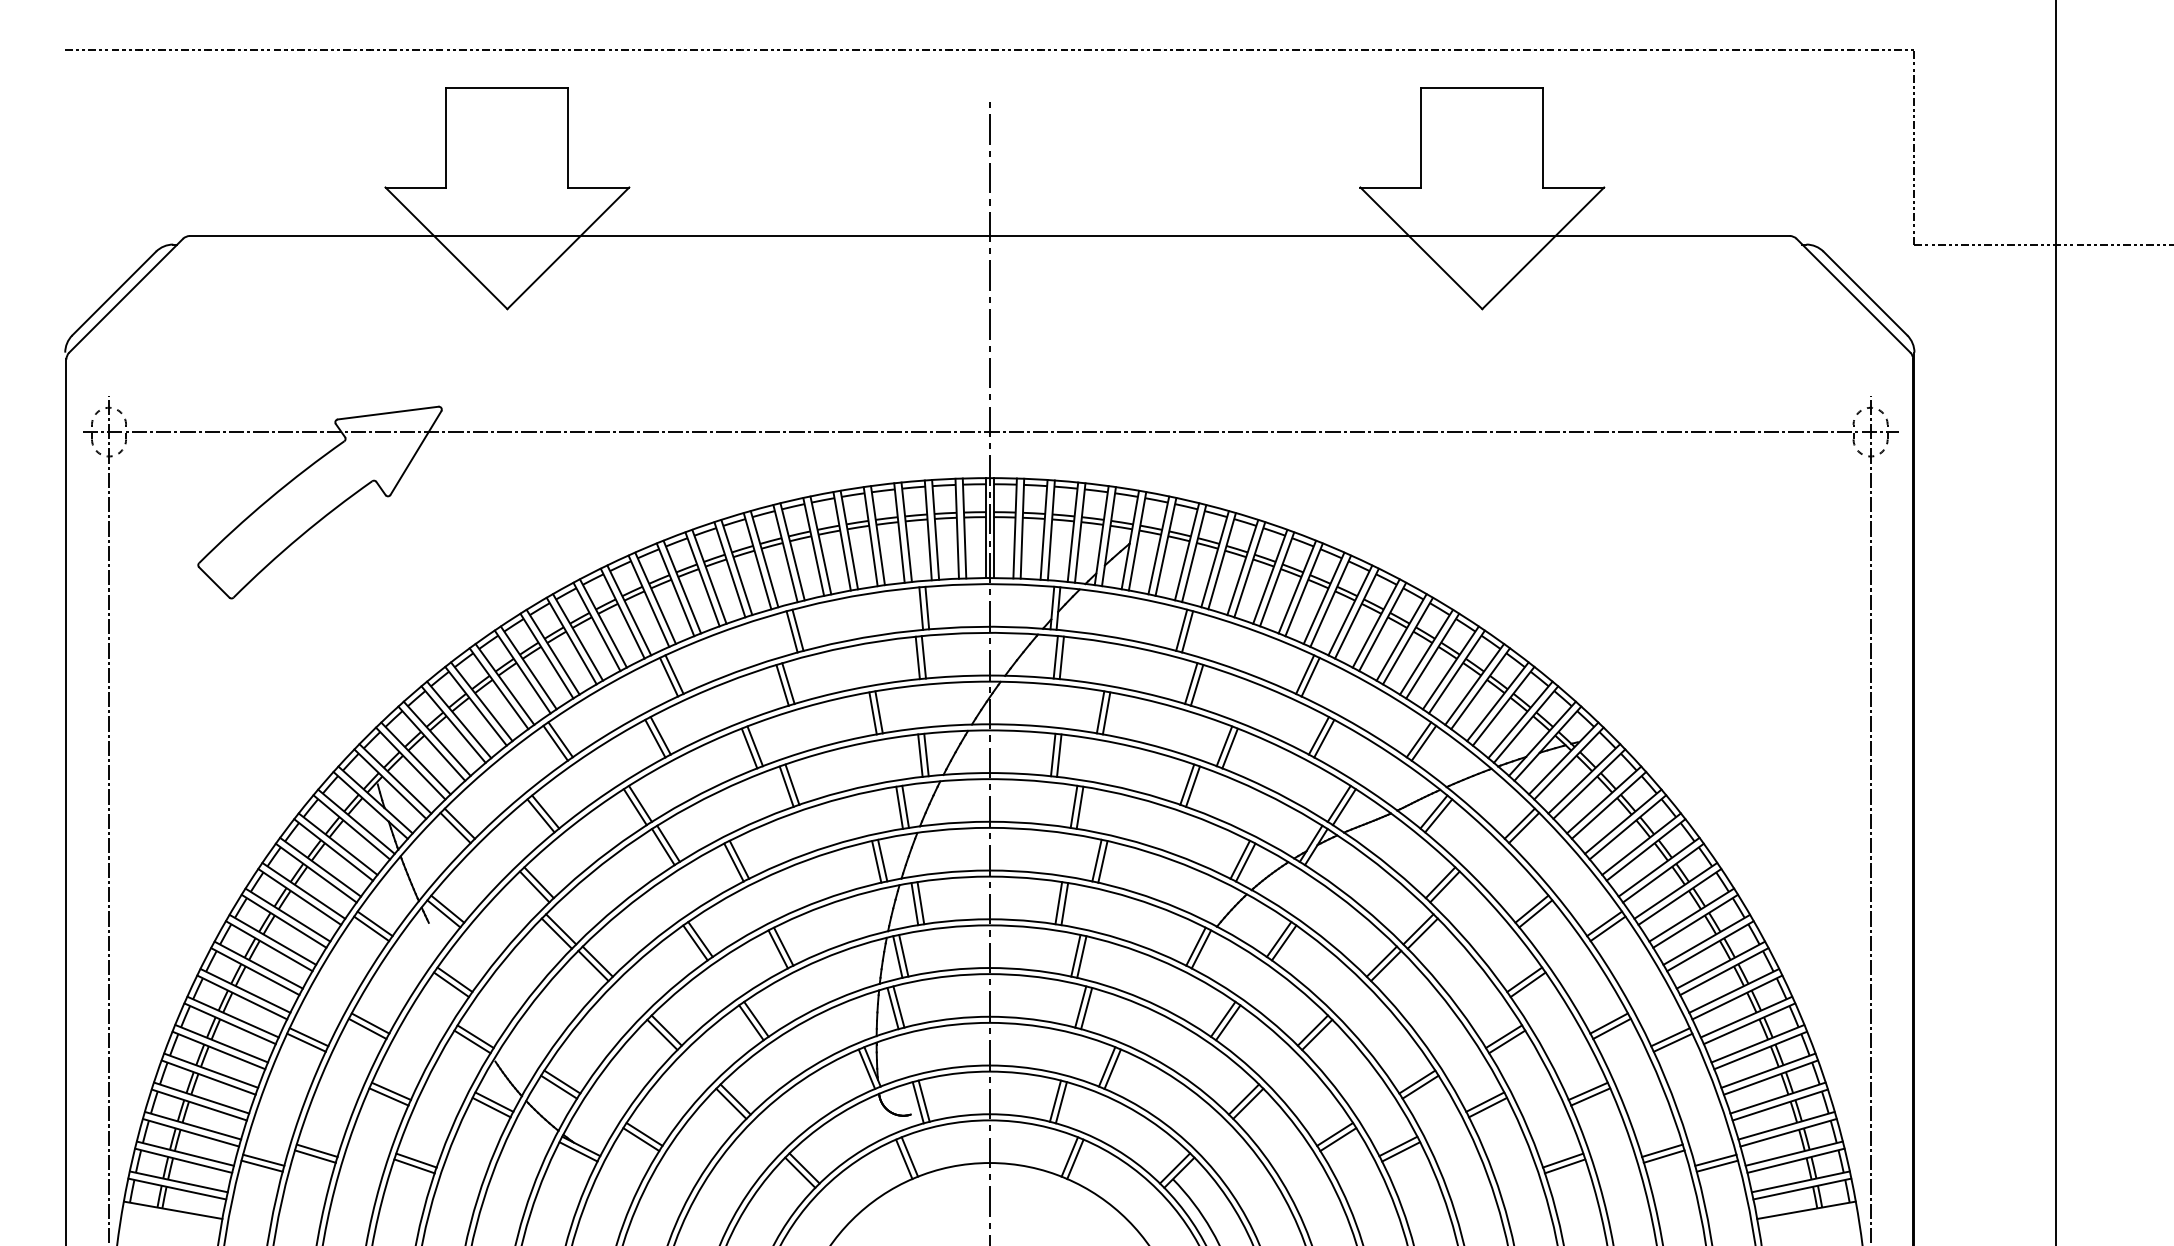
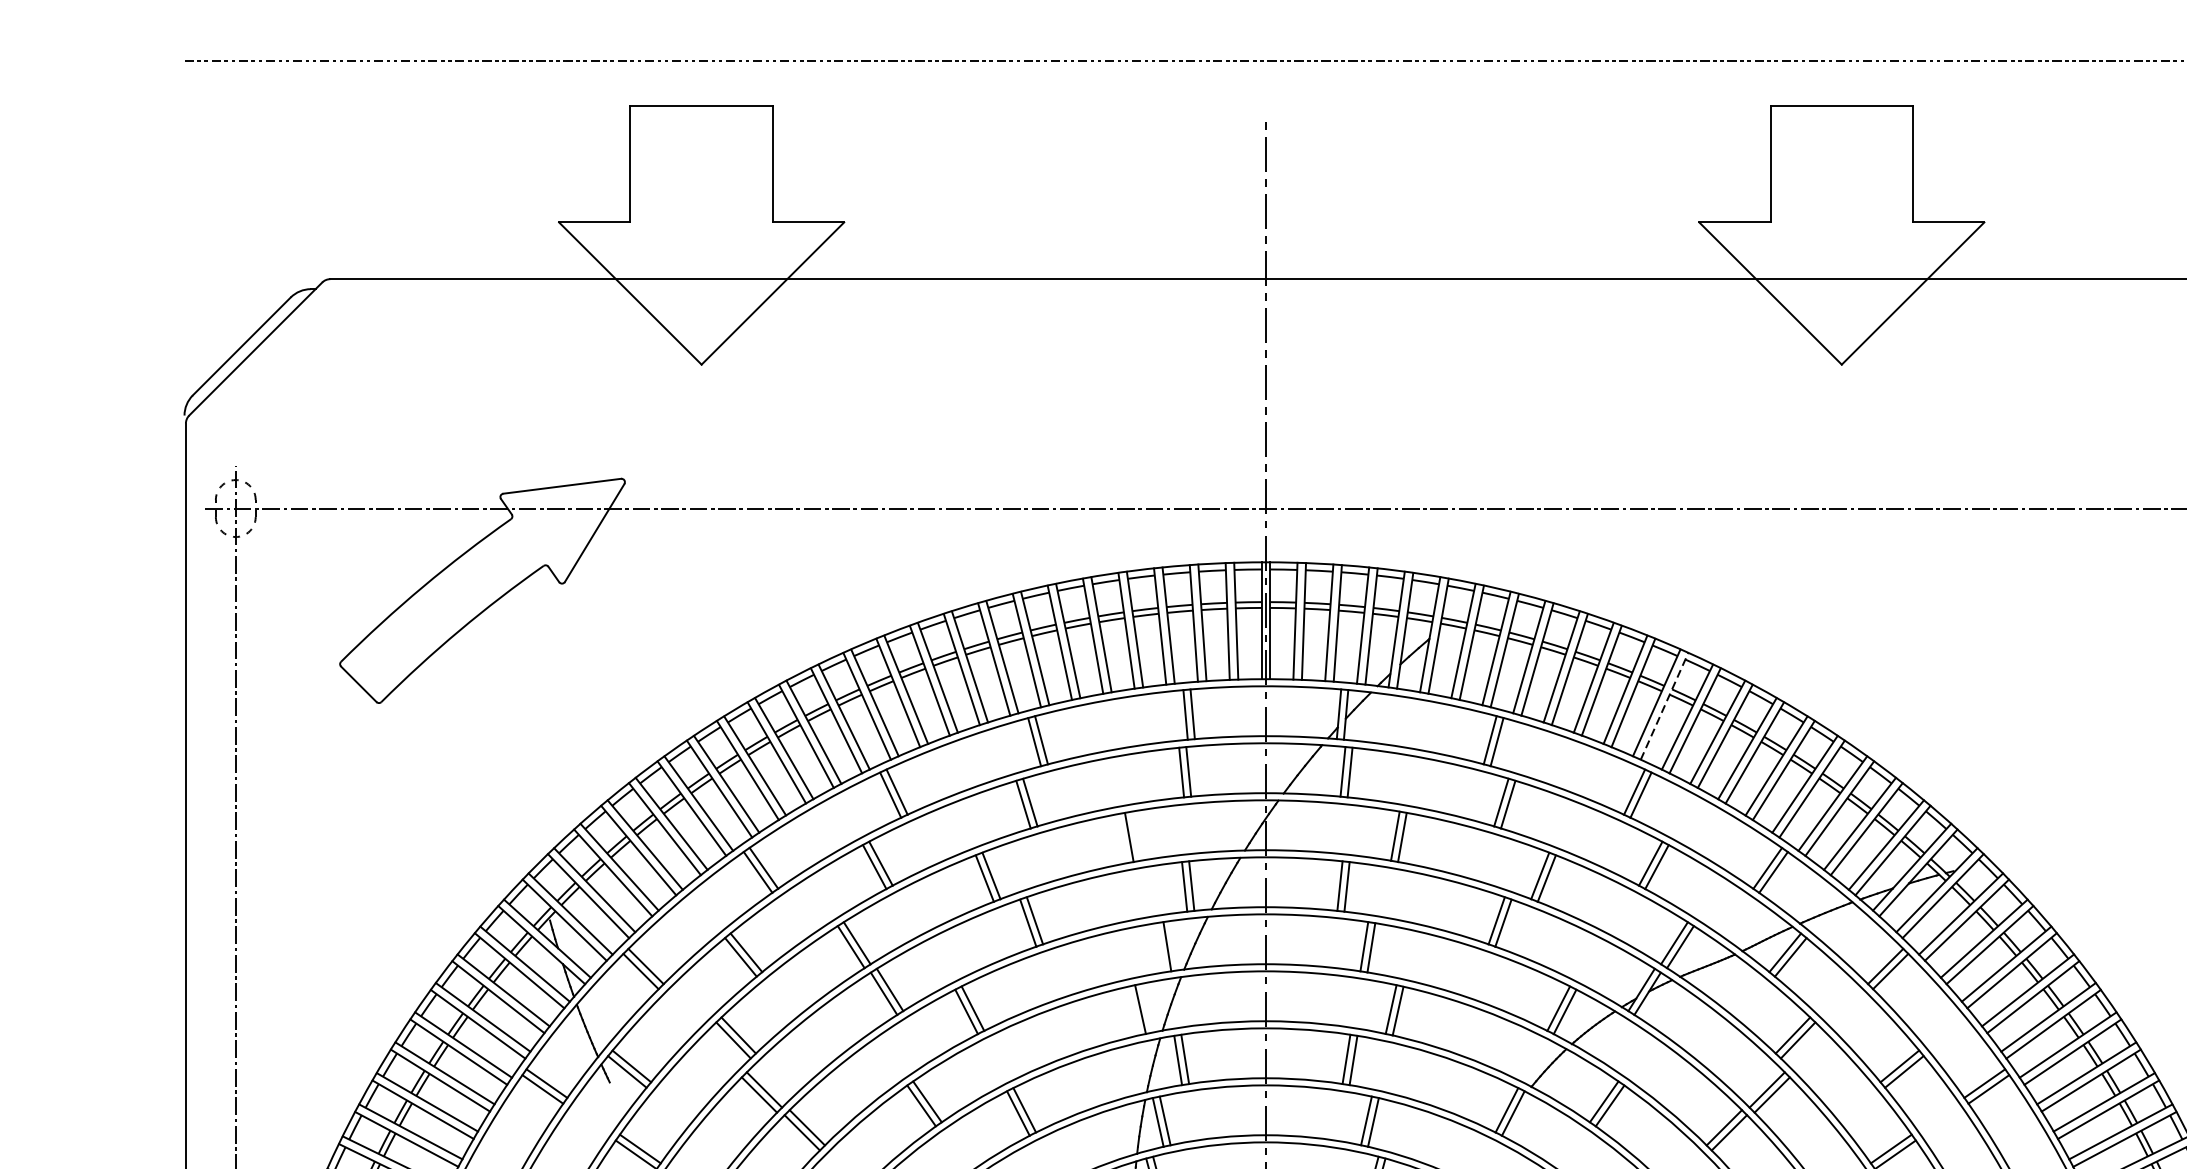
line: (1330, 601) -> (1664, 706), solid -> dashed
line: (878, 712) -> (1135, 836), removed
line: (899, 807) -> (1160, 947), removed
line: (876, 861) -> (1133, 1010), removed

